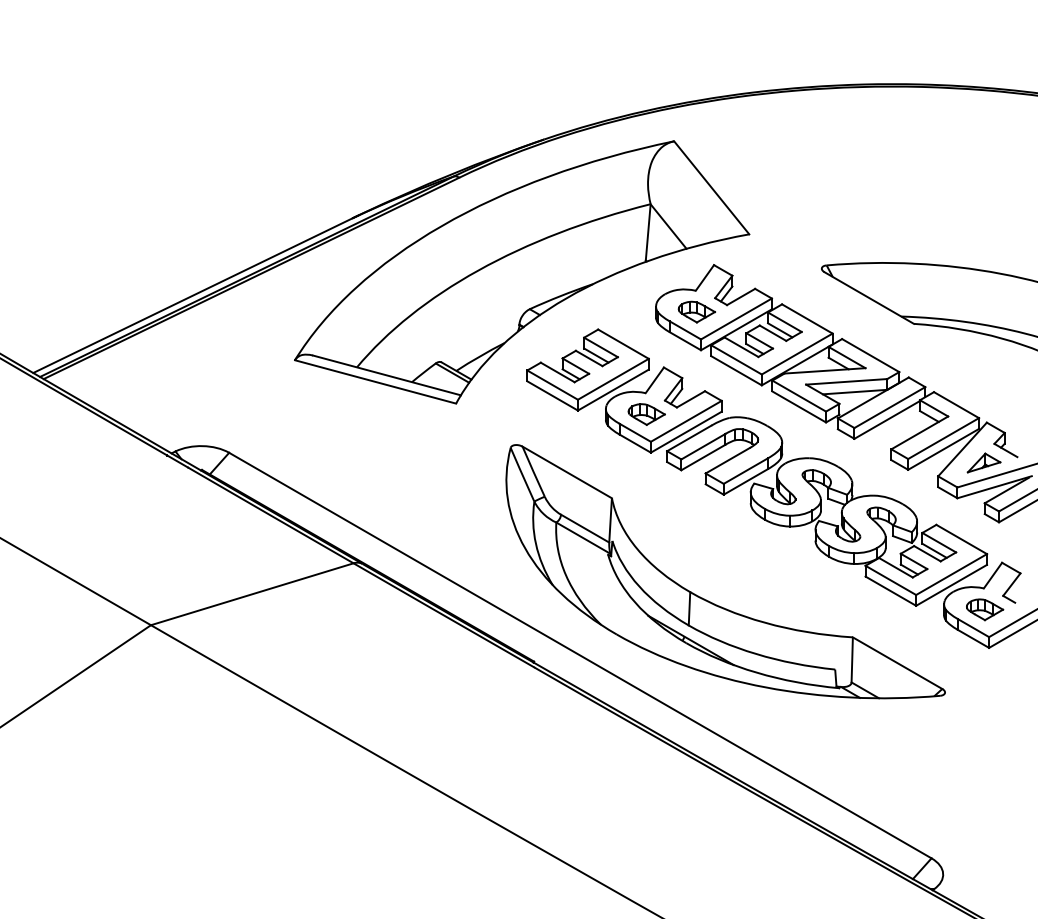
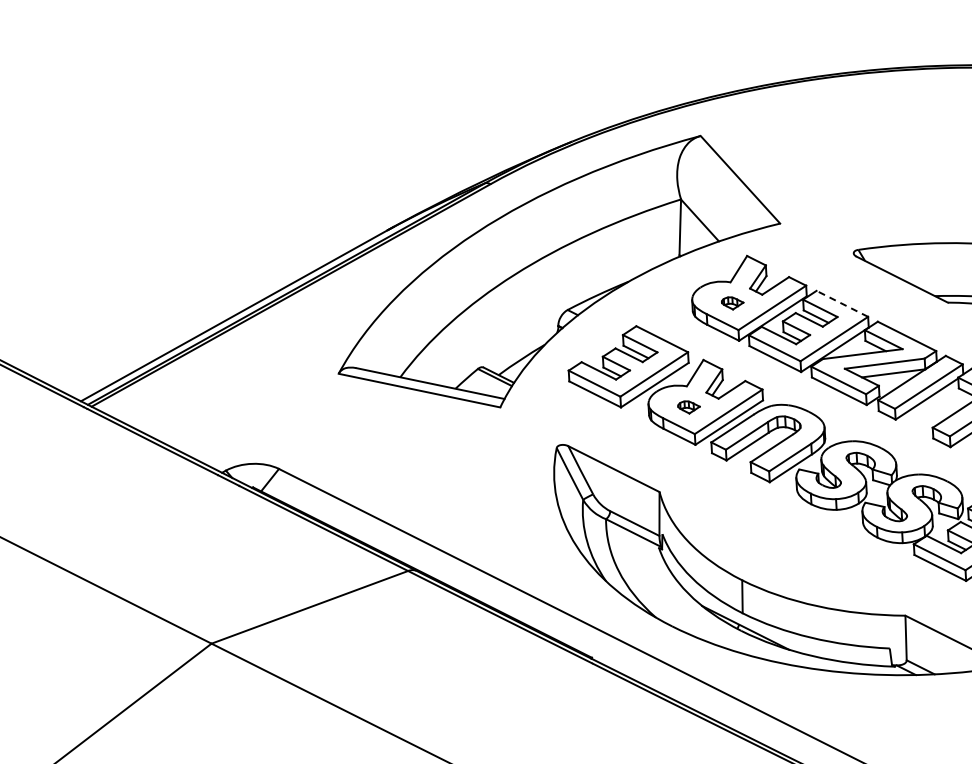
part: (696, 311) -> (732, 302), size x0.6
line: (806, 318) -> (841, 303), solid -> dashed
part: (646, 414) -> (688, 407), size x0.6

